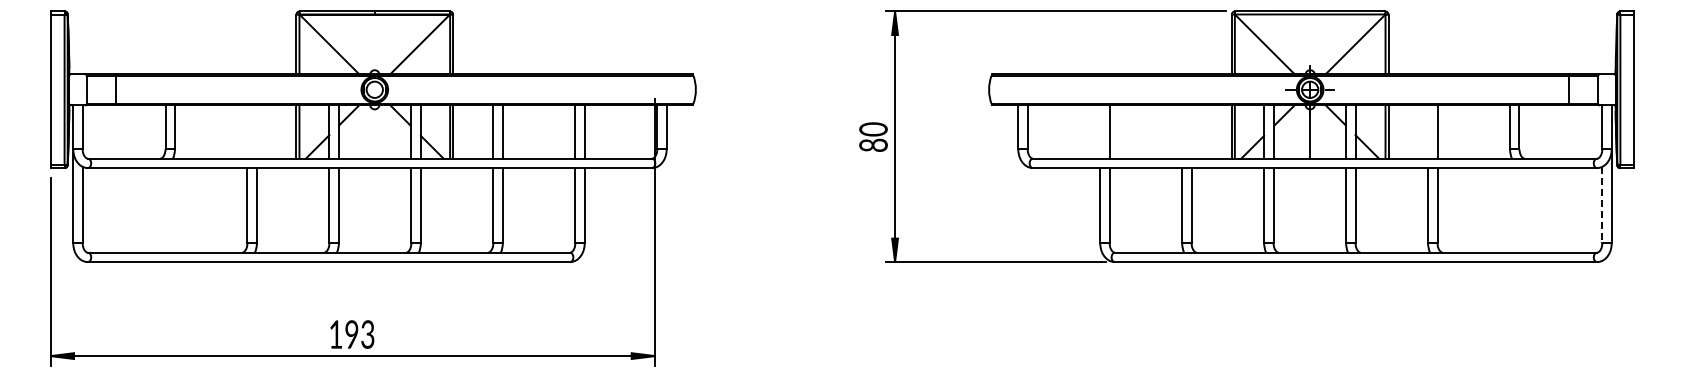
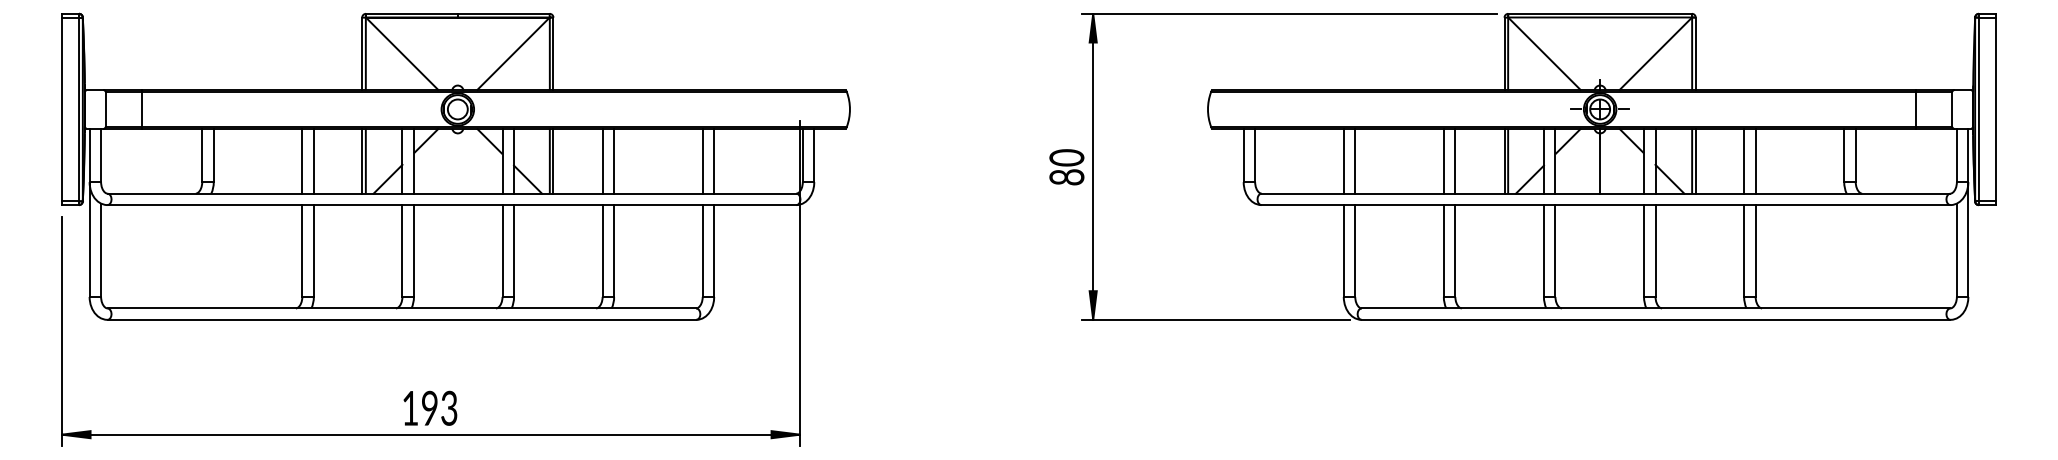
line: (247, 131) -> (302, 160), added
line: (256, 131) -> (313, 160), added
line: (1100, 131) -> (1344, 160), added
line: (1182, 131) -> (1444, 160), added
line: (1191, 131) -> (1455, 160), added
line: (1428, 131) -> (1744, 160), added
line: (1602, 205) -> (1957, 250), dashed -> solid

